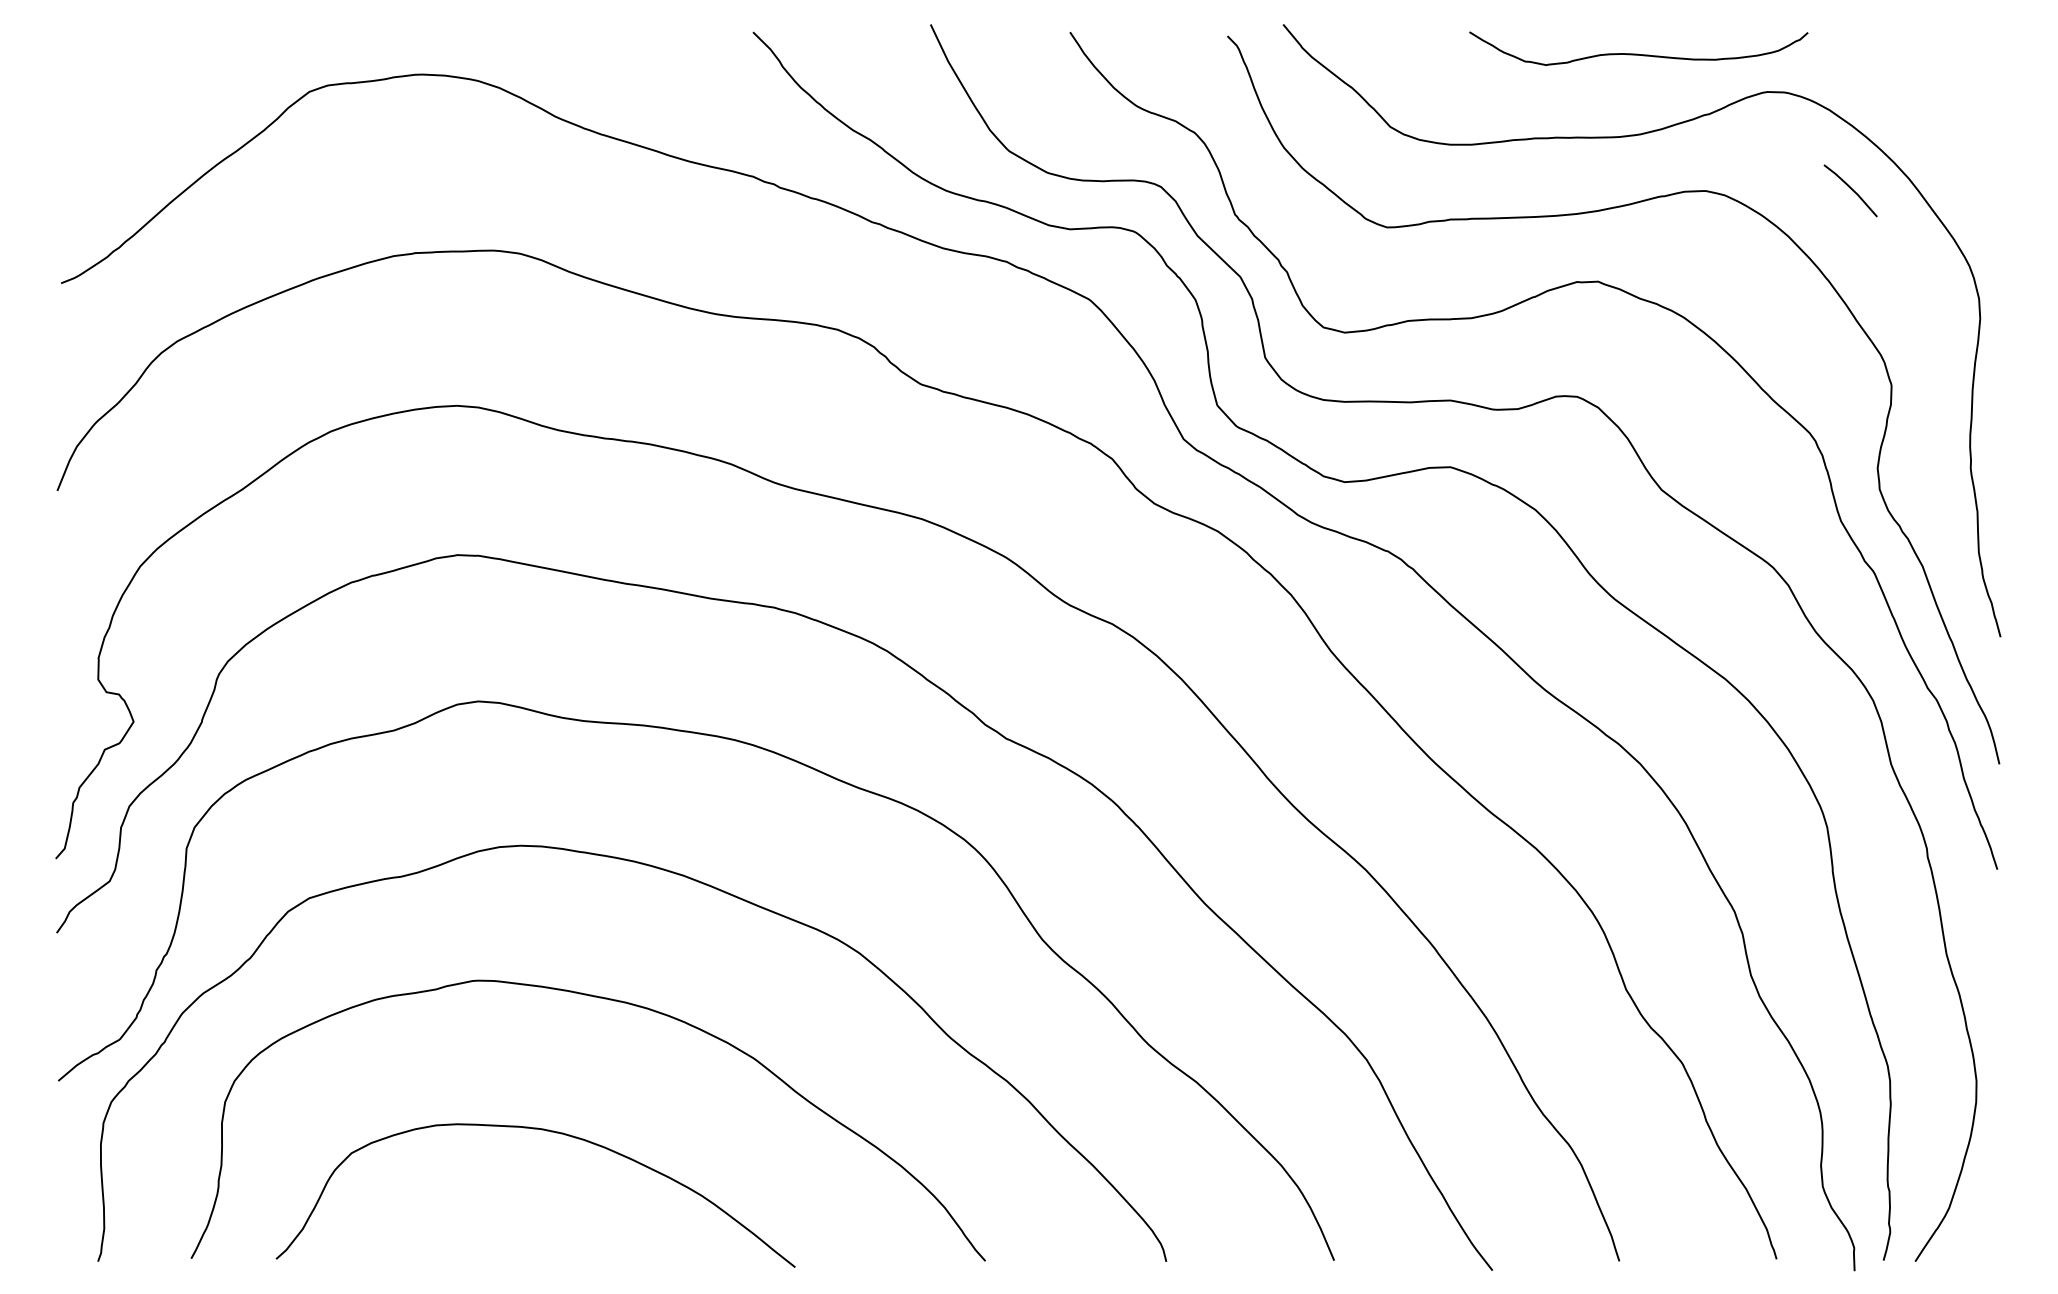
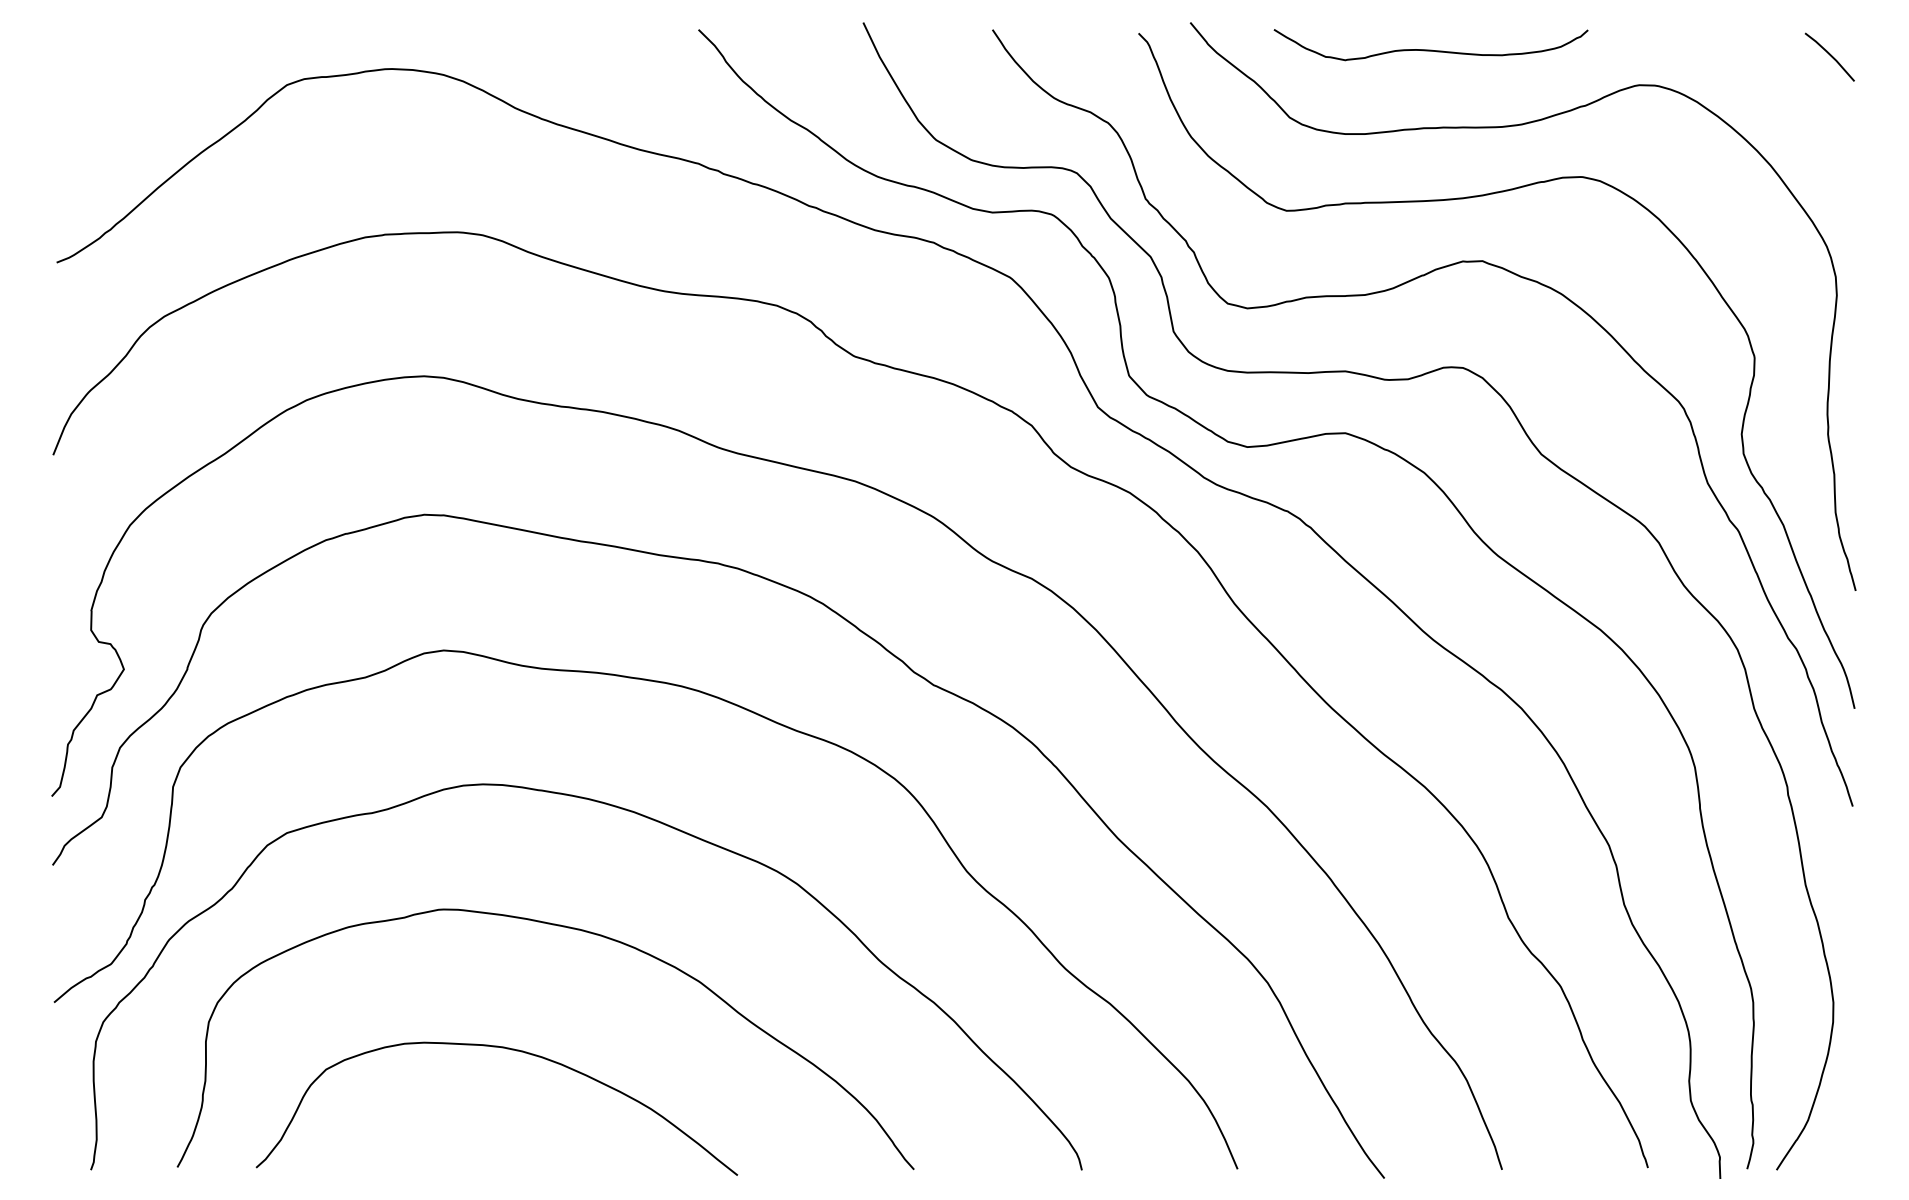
curve: (1637, 53) -> (1429, 49), moved
line: (1850, 189) -> (1829, 55), moved

